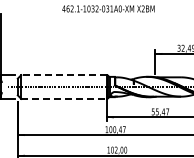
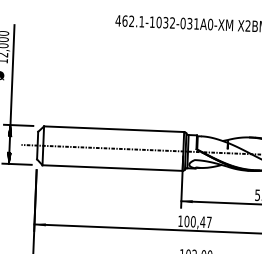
line: (64, 75) -> (114, 129), dashed -> solid
line: (64, 98) -> (113, 167), dashed -> solid

